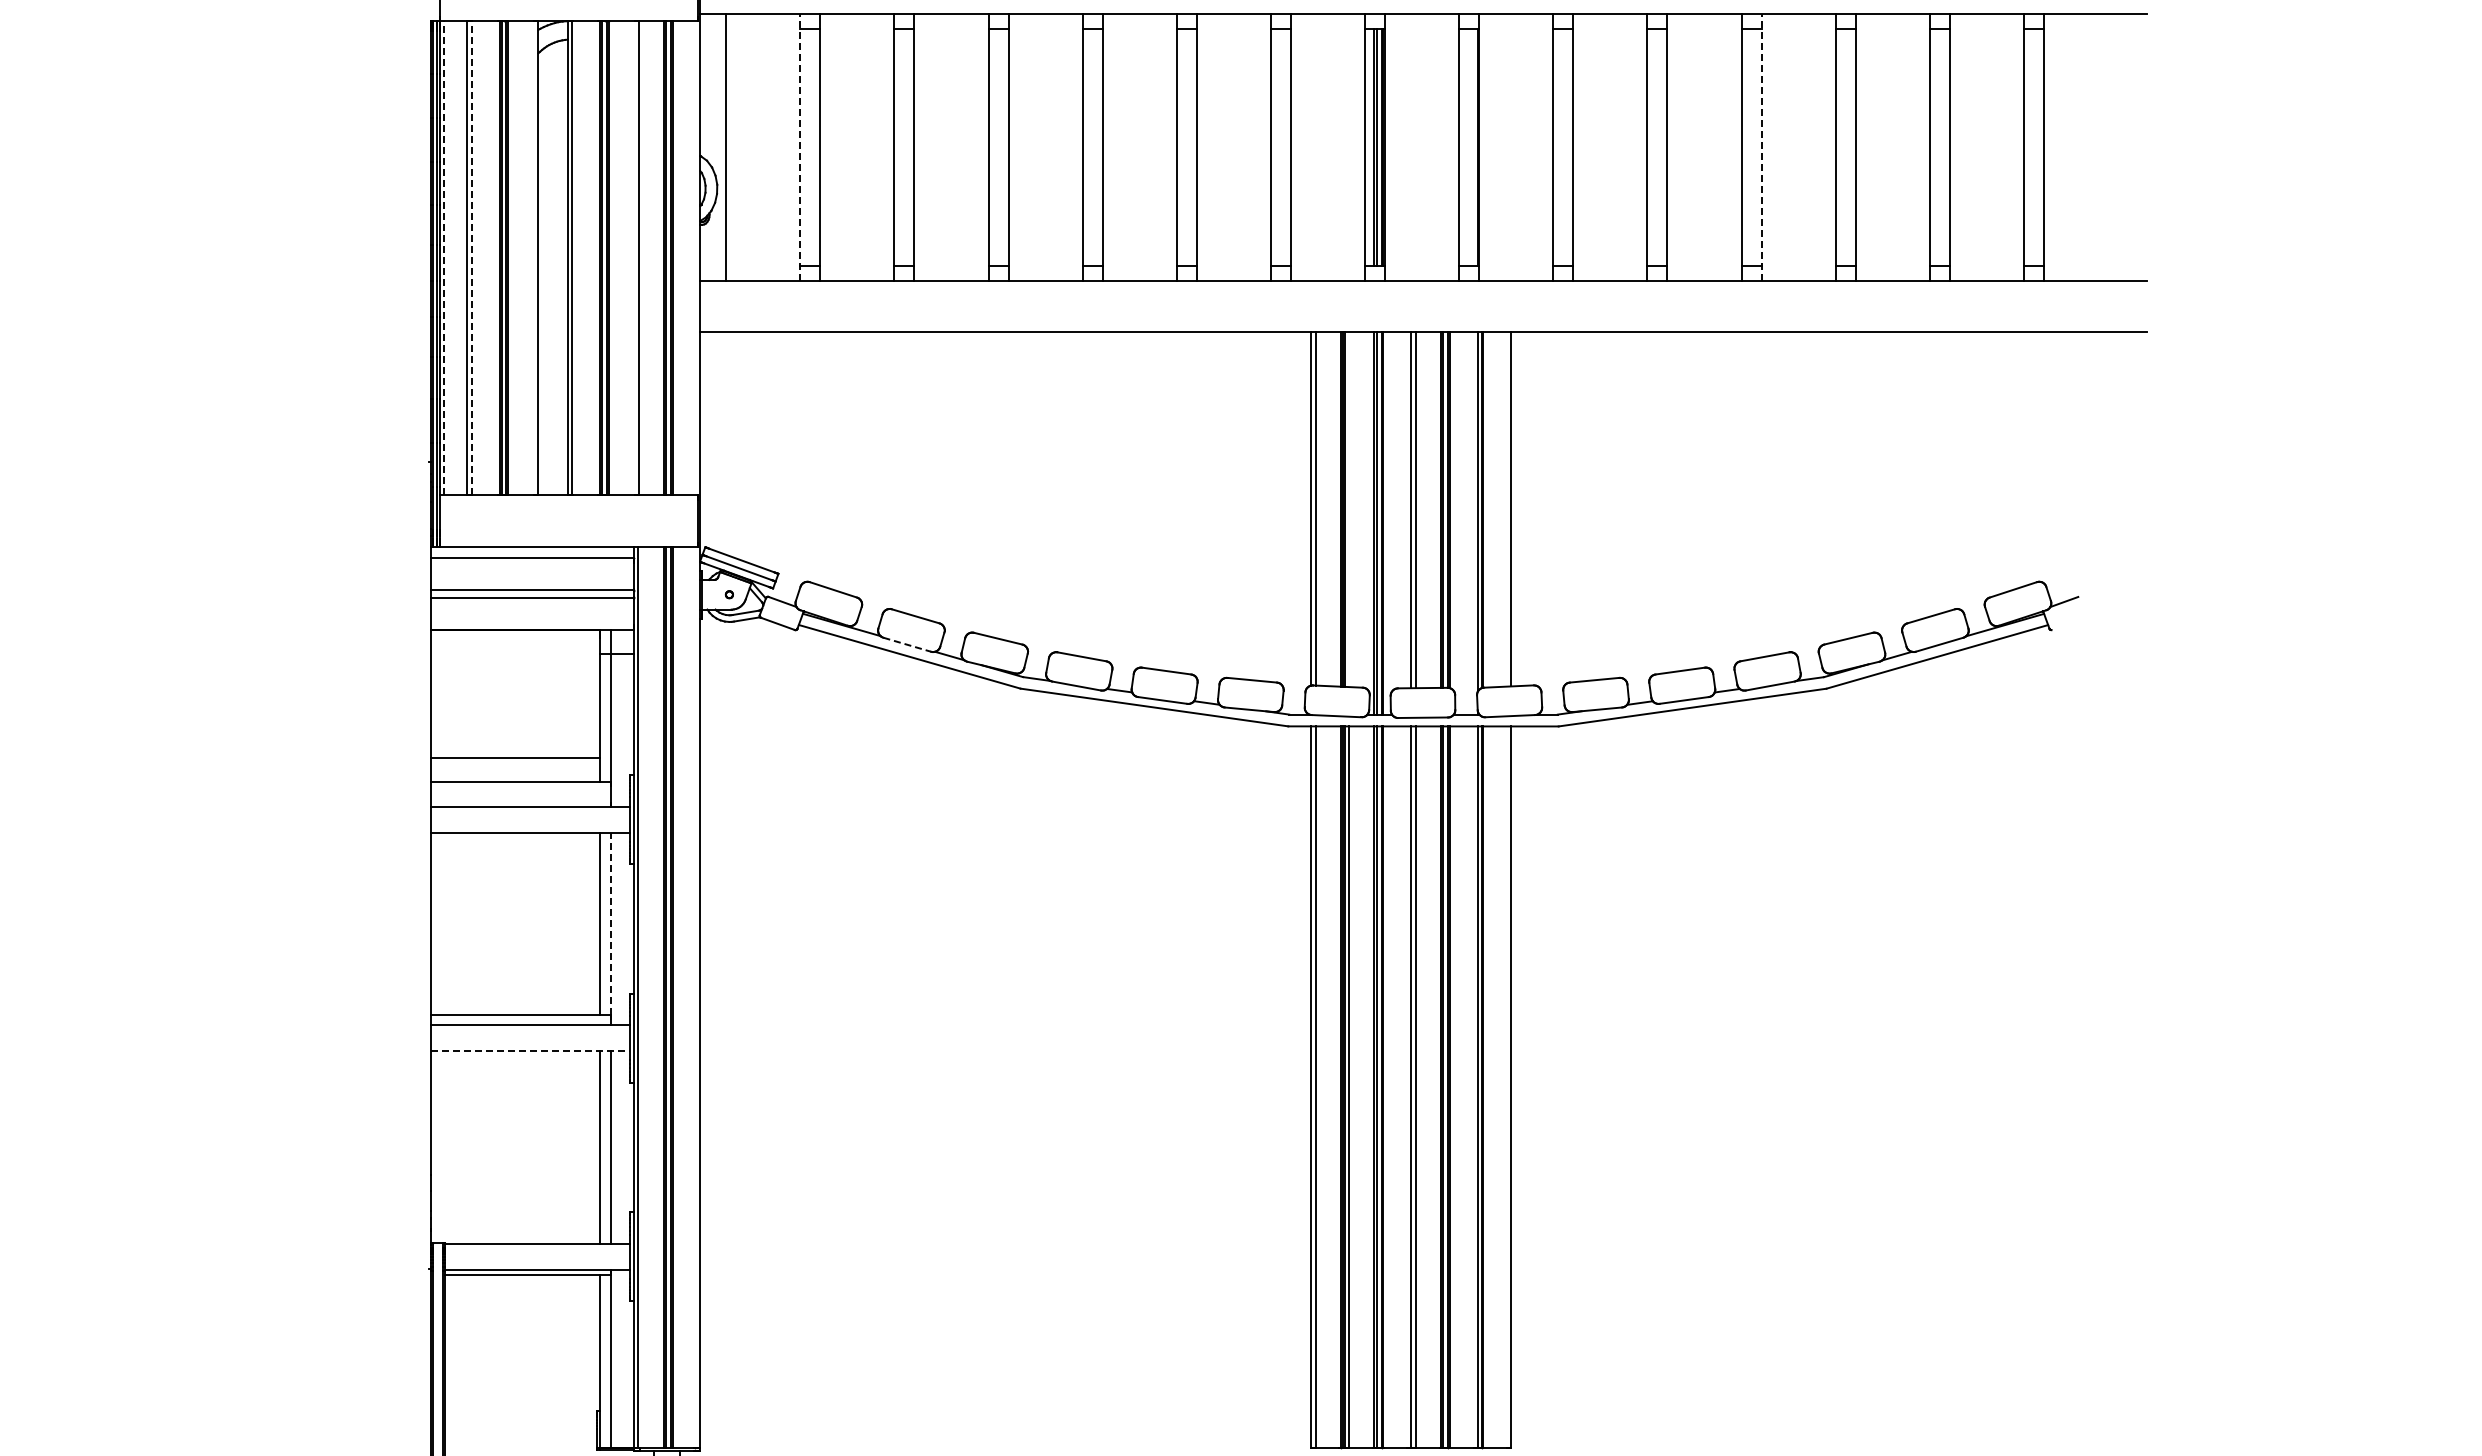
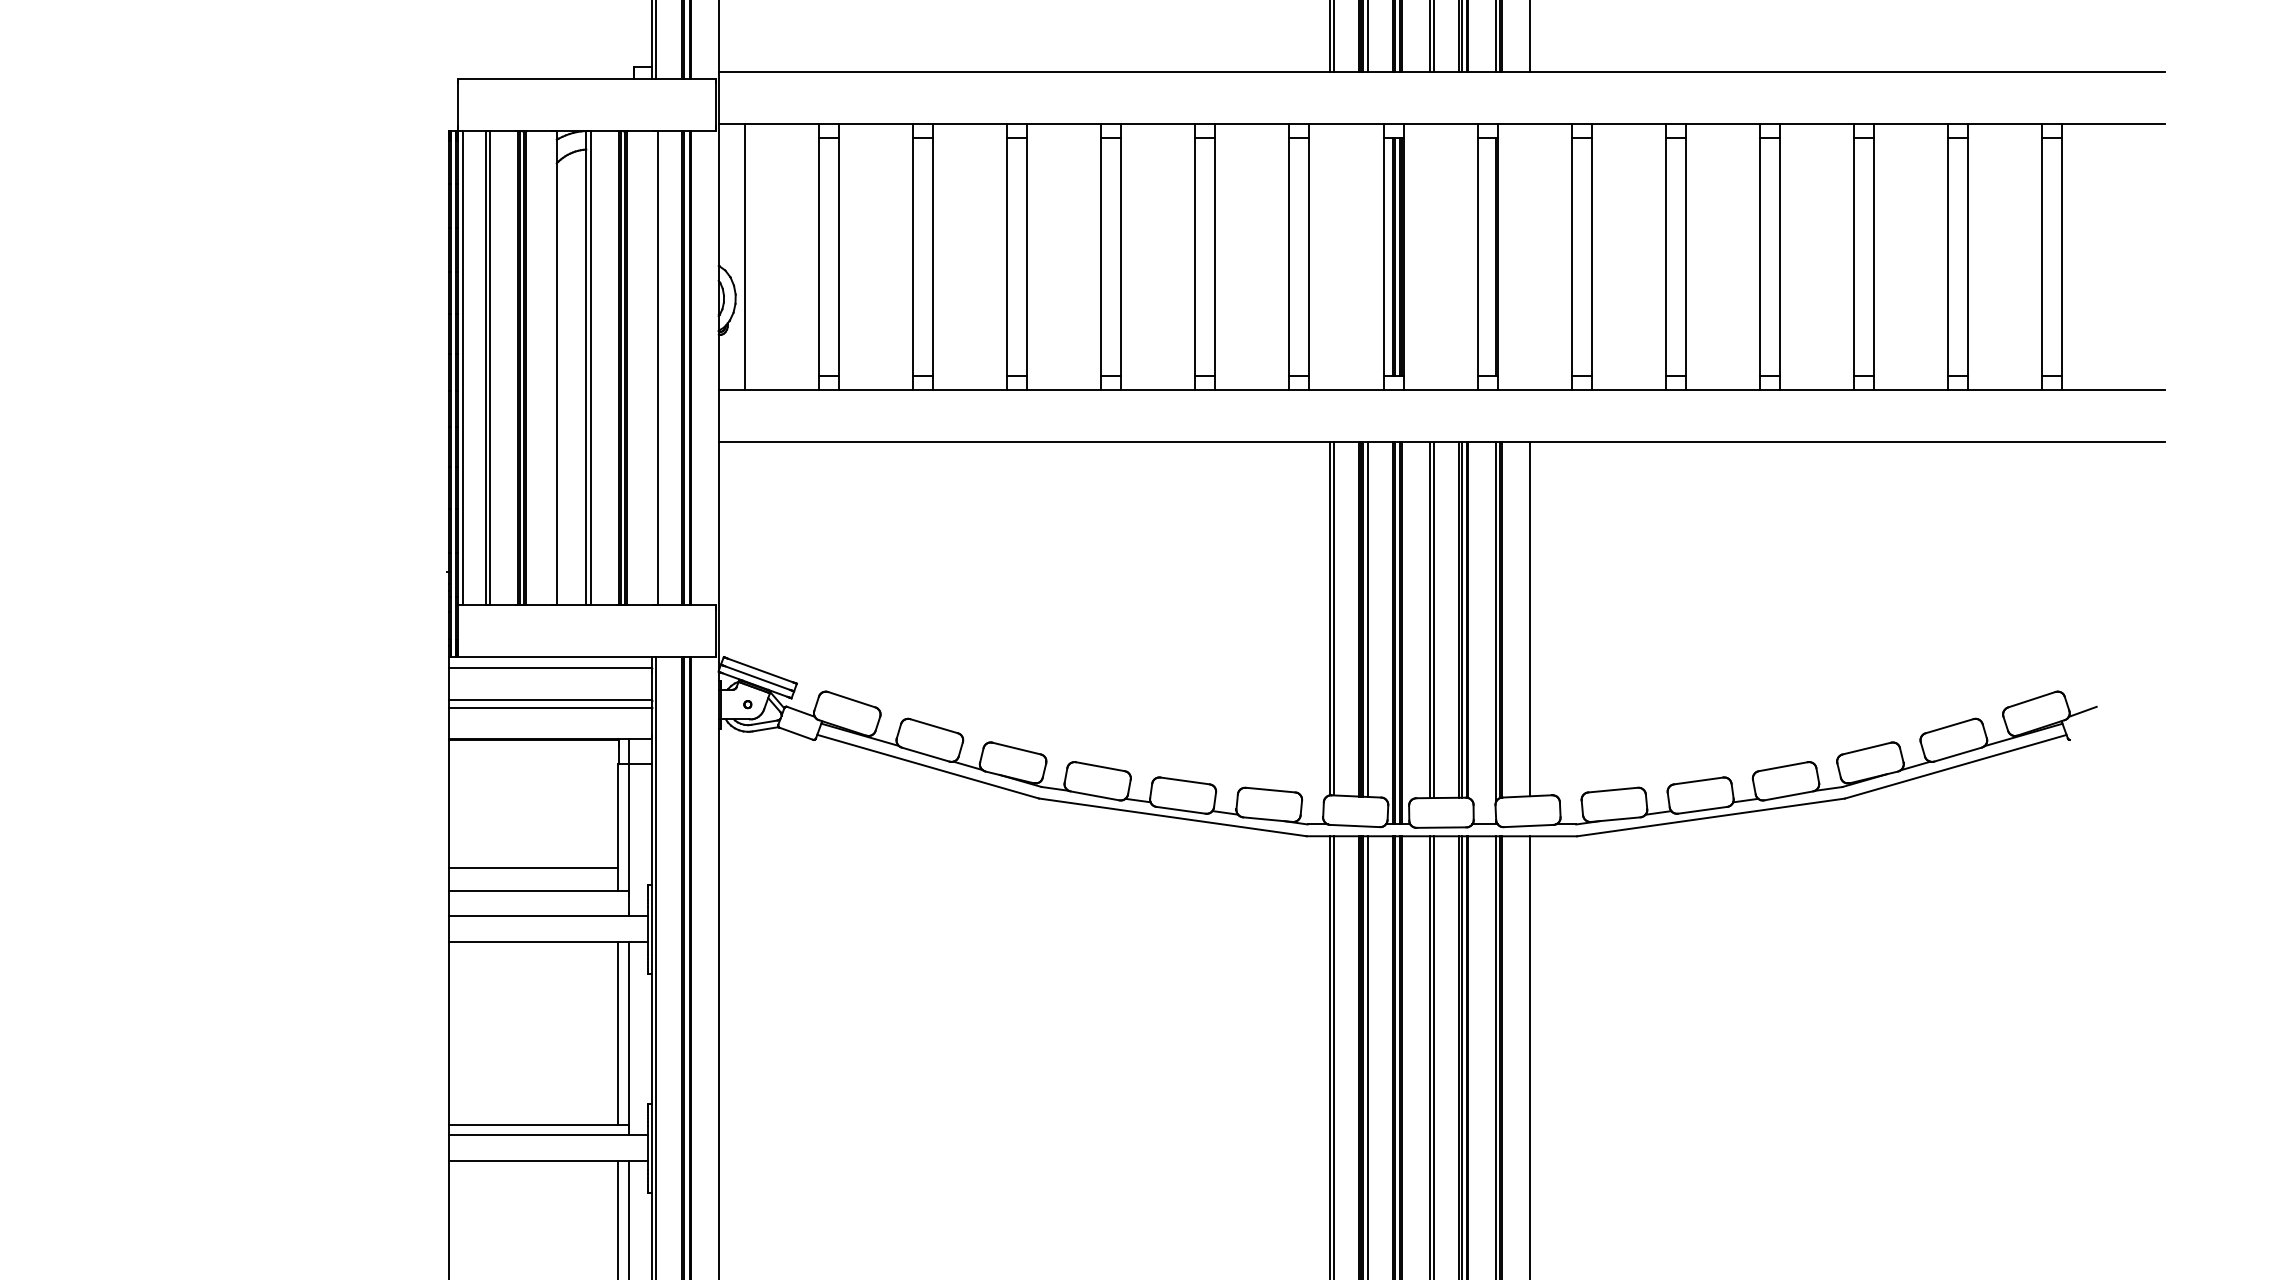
line: (800, 146) -> (818, 256), dashed -> solid
line: (1761, 146) -> (1779, 256), dashed -> solid
line: (444, 257) -> (462, 367), dashed -> solid
line: (471, 257) -> (489, 367), dashed -> solid
line: (1349, 509) -> (1367, 619), added
line: (907, 644) -> (925, 754), dashed -> solid
line: (610, 923) -> (628, 1033), dashed -> solid
line: (530, 1051) -> (548, 1161), dashed -> solid

